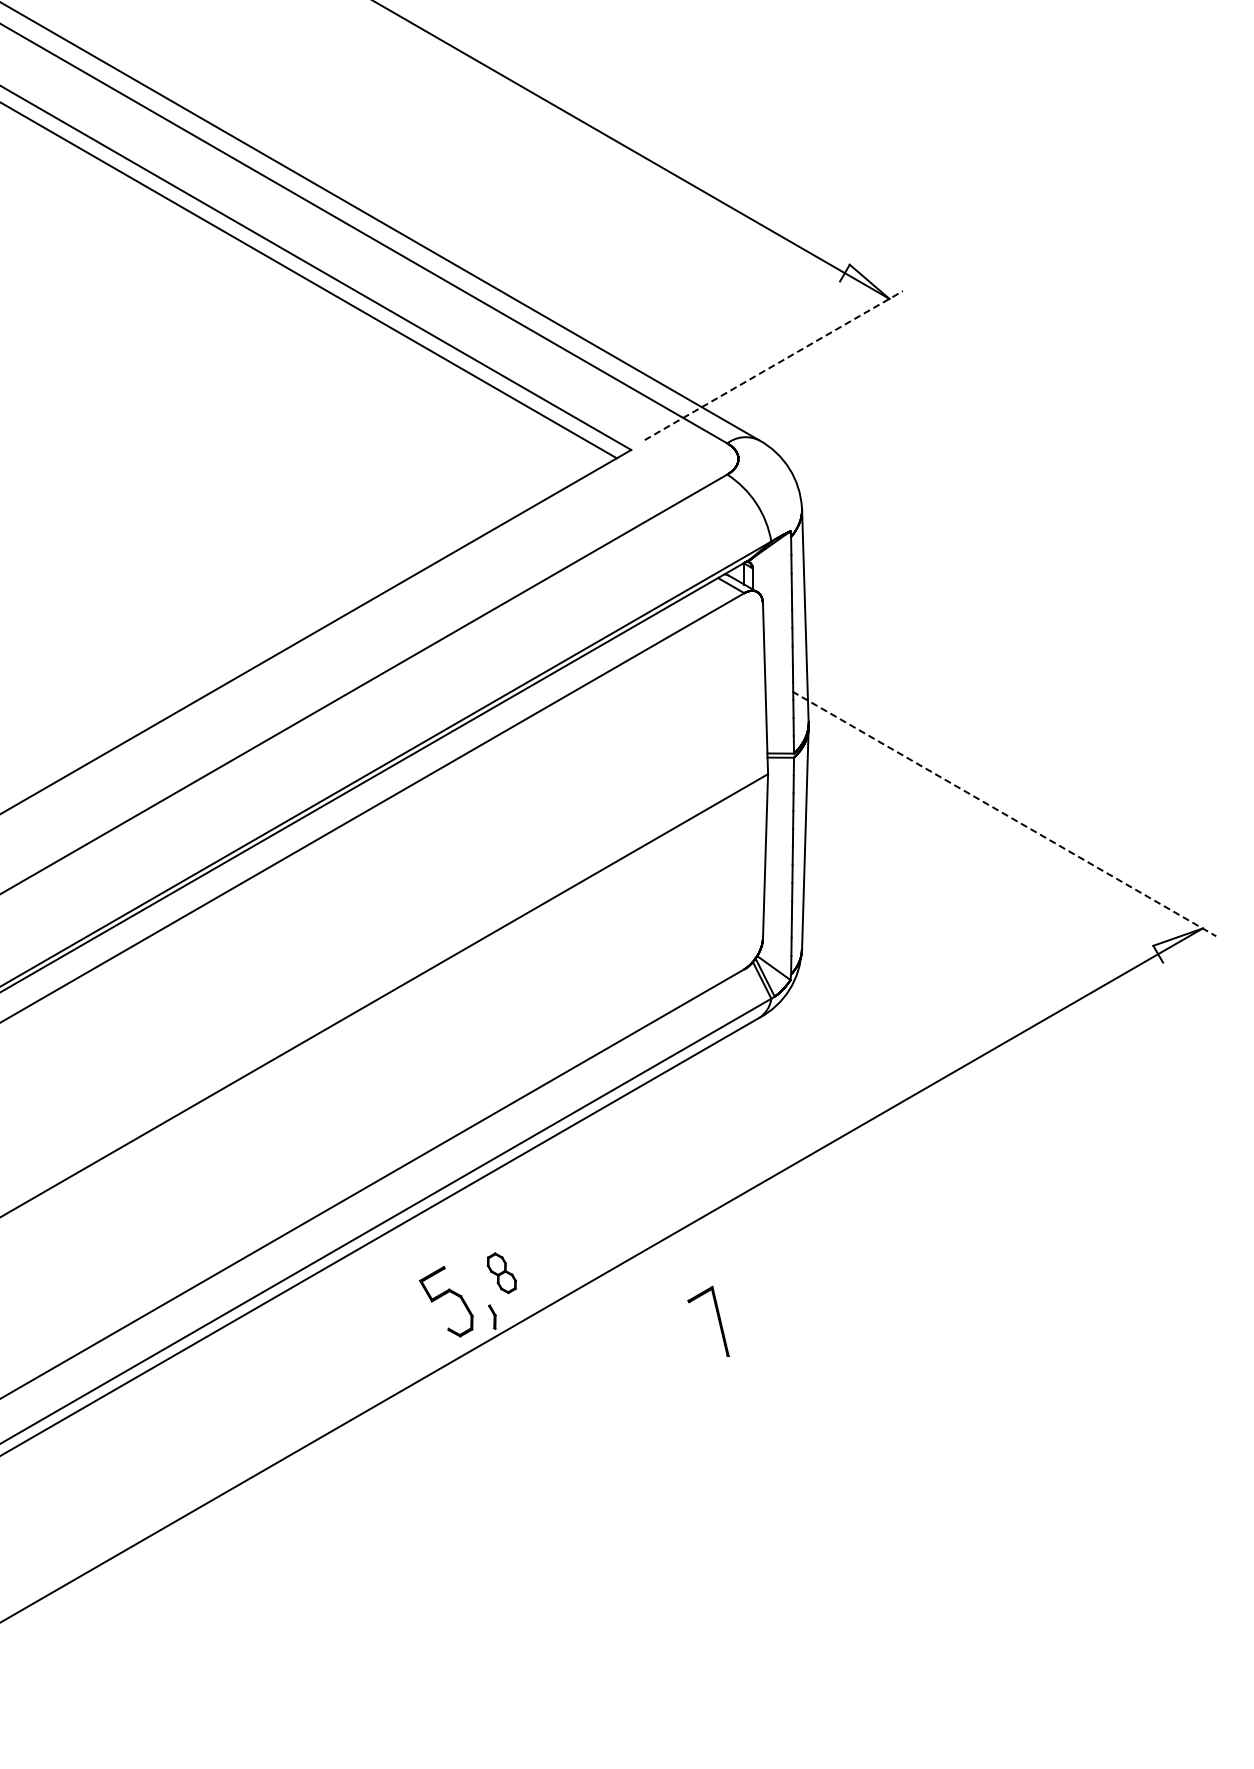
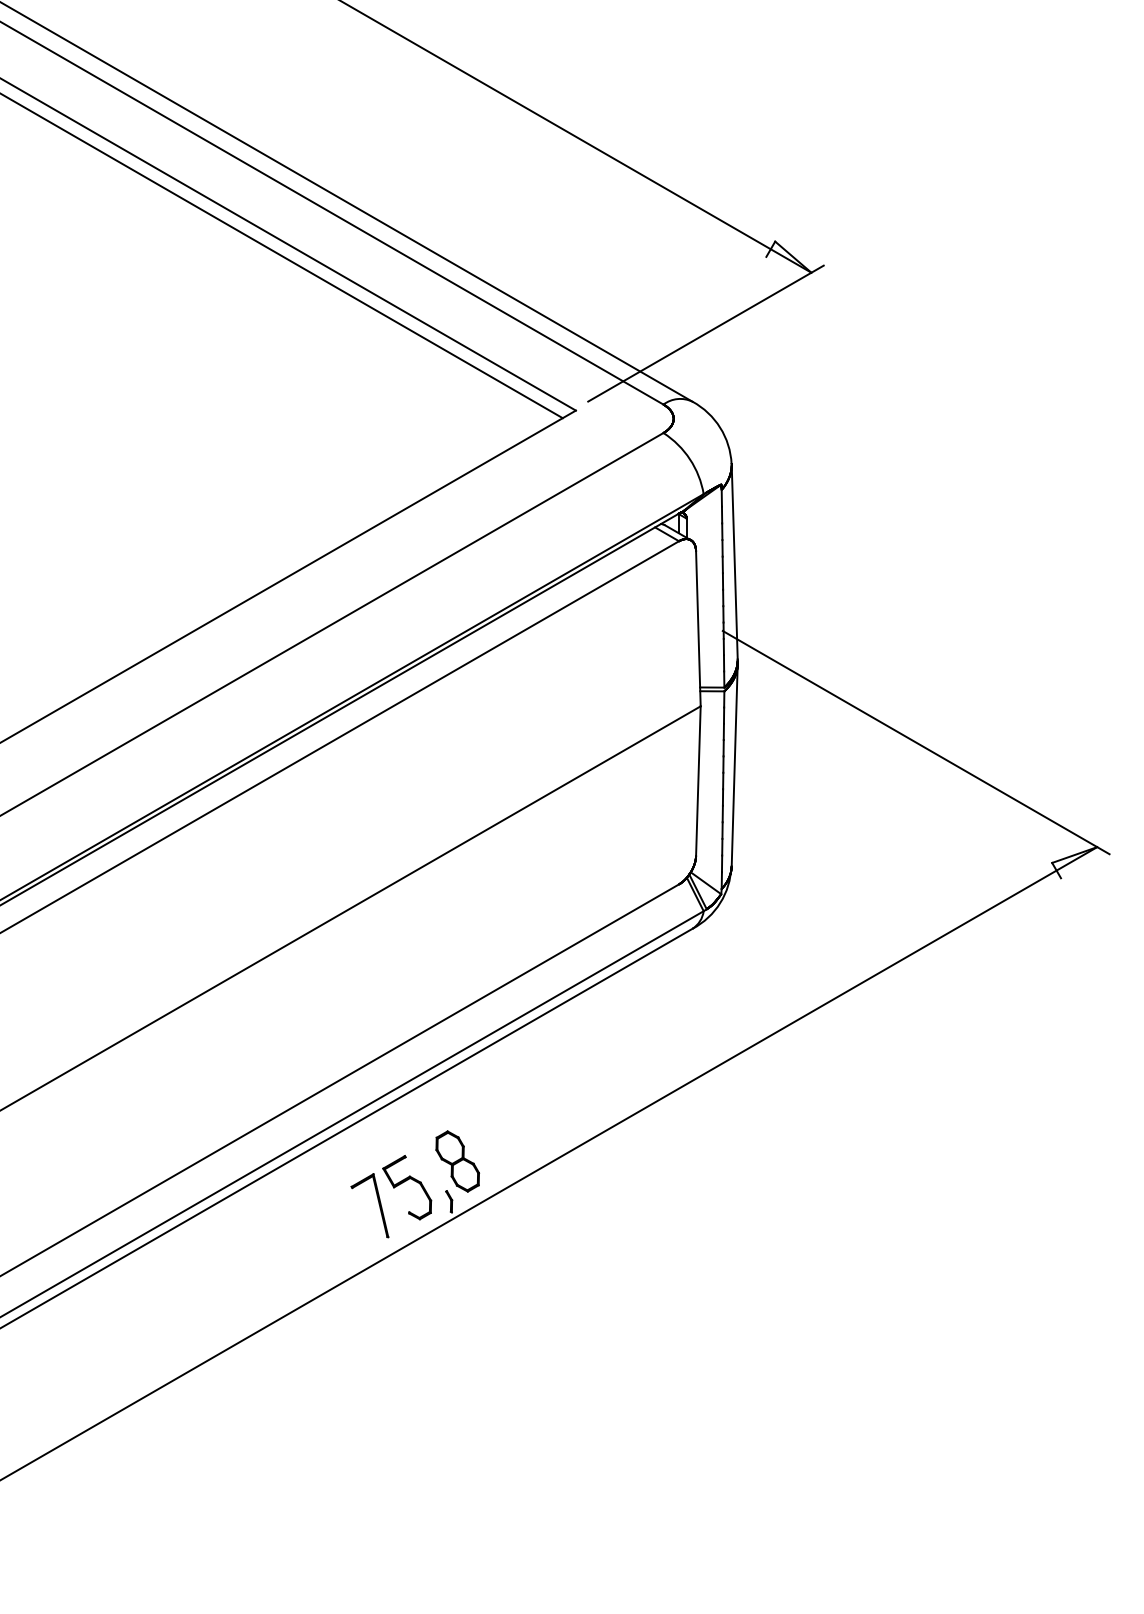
line: (774, 365) -> (706, 333), dashed -> solid
line: (1004, 813) -> (916, 742), dashed -> solid
part: (501, 1273) -> (457, 1161), size x1.67
part: (717, 1318) -> (378, 1202), moved

